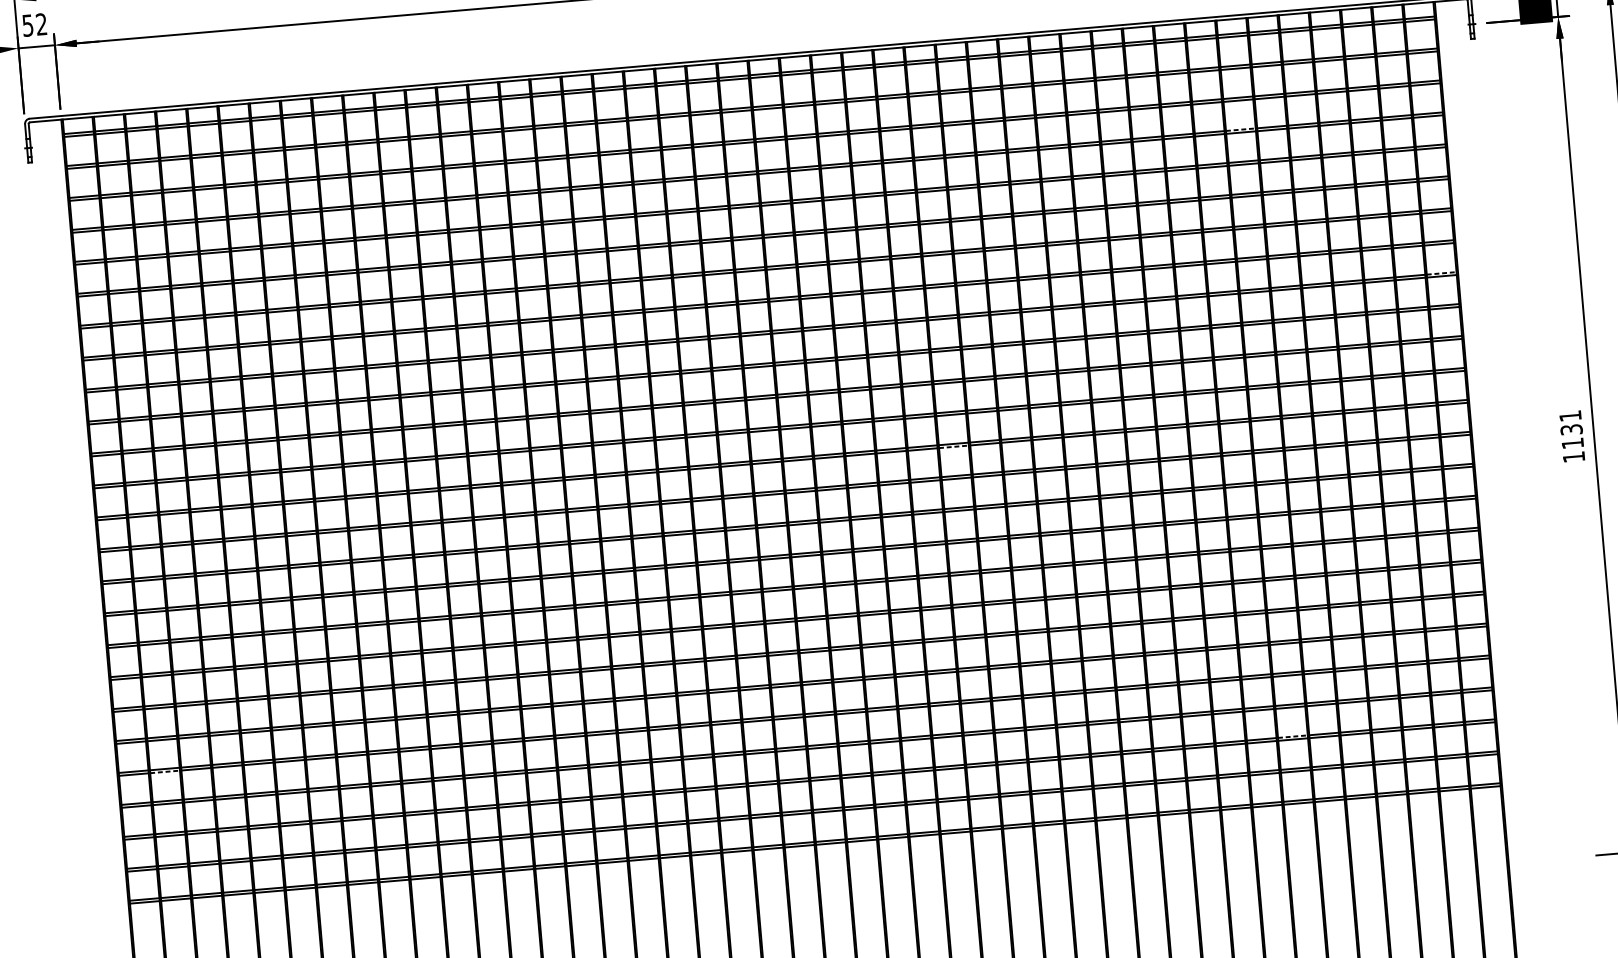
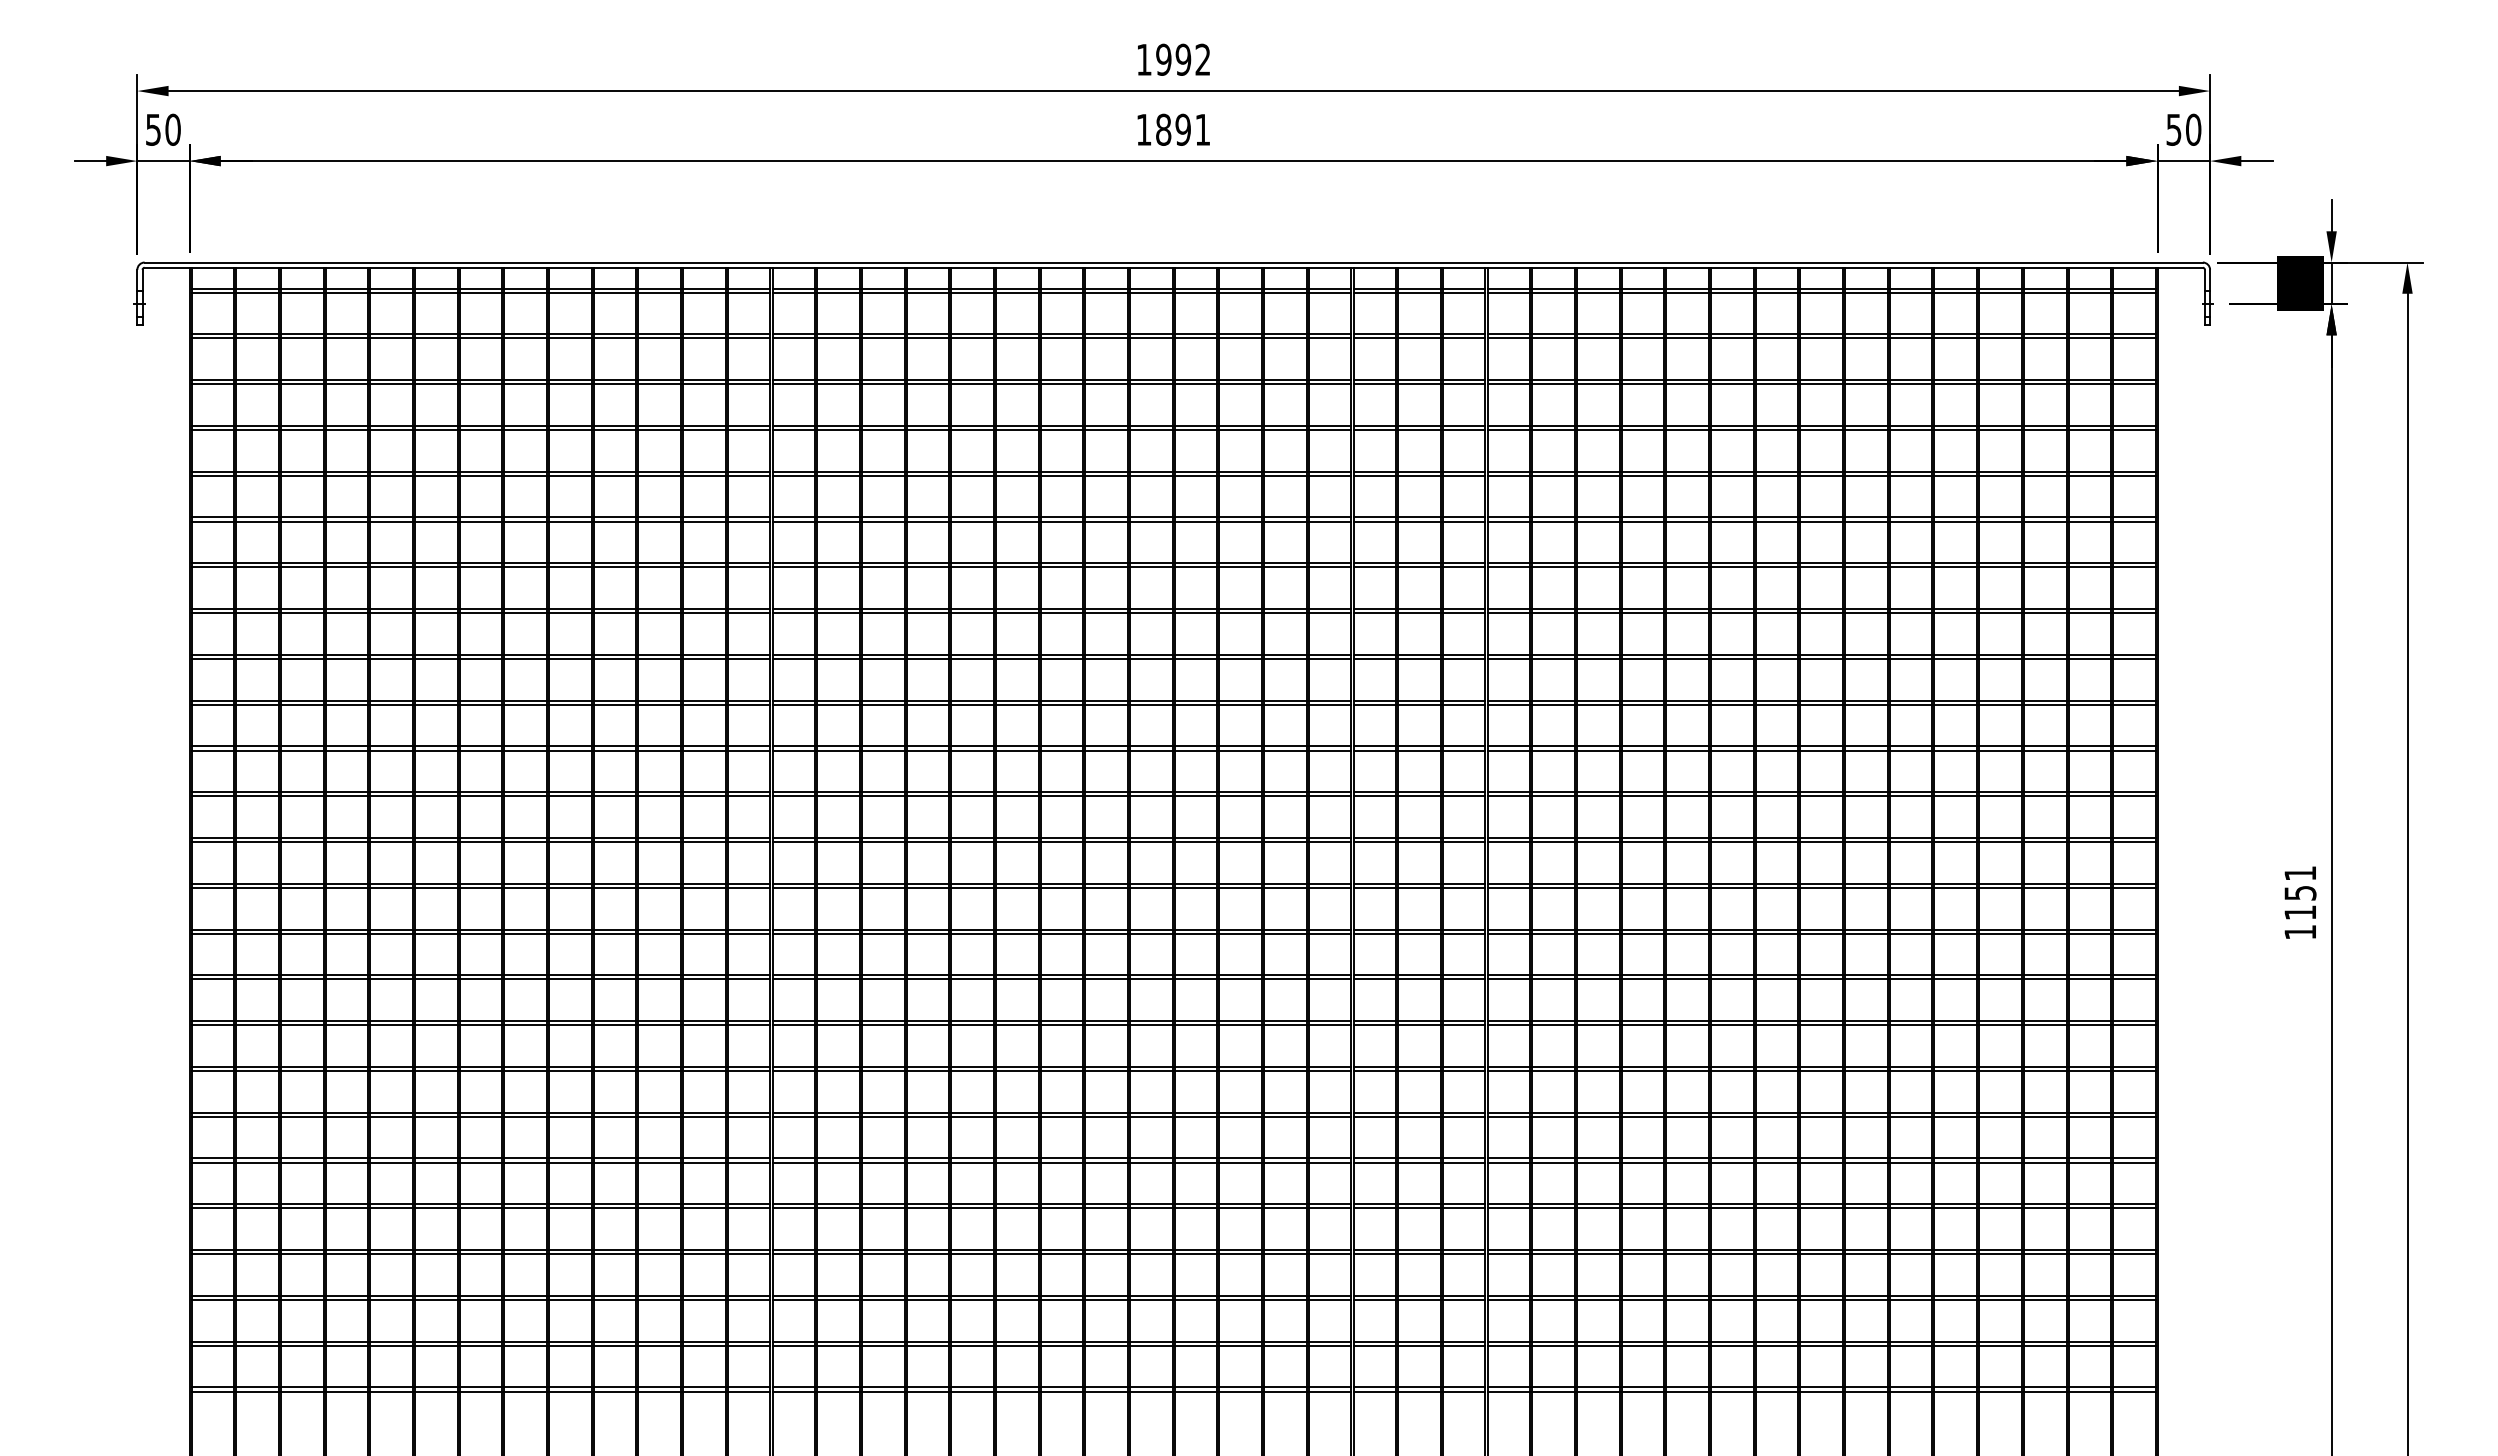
text: (41, 24) -> (172, 129), 52 -> 50
line: (1240, 129) -> (1866, 425), dashed -> solid
line: (1442, 273) -> (2135, 654), dashed -> solid
text: (1570, 429) -> (2299, 892), 1131 -> 1151
line: (954, 447) -> (1420, 842), dashed -> solid
line: (1292, 736) -> (1866, 1295), dashed -> solid
line: (165, 771) -> (258, 1208), dashed -> solid

